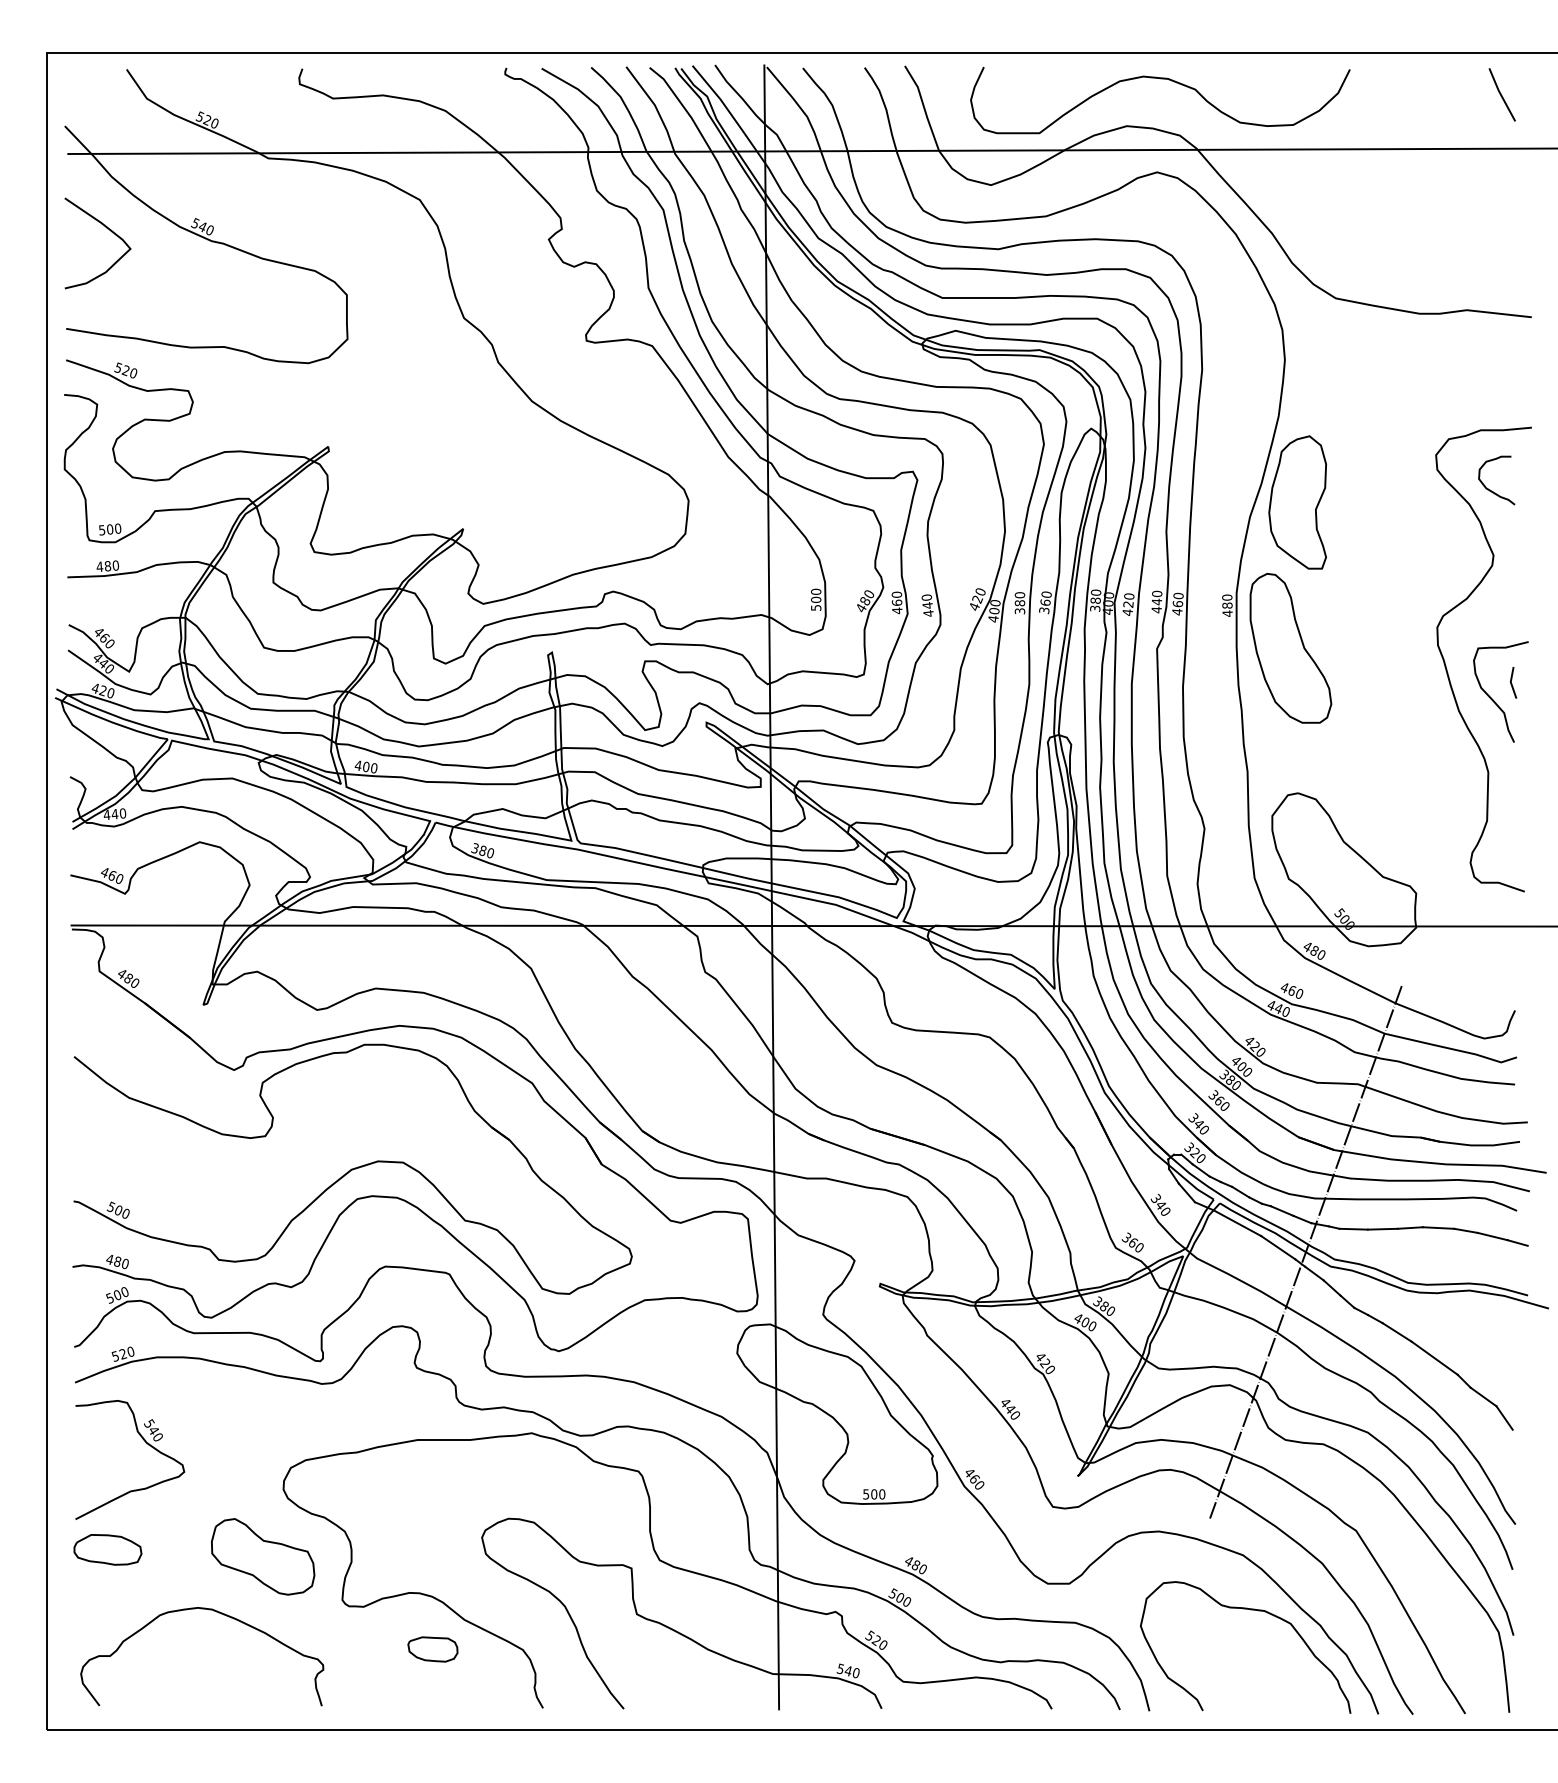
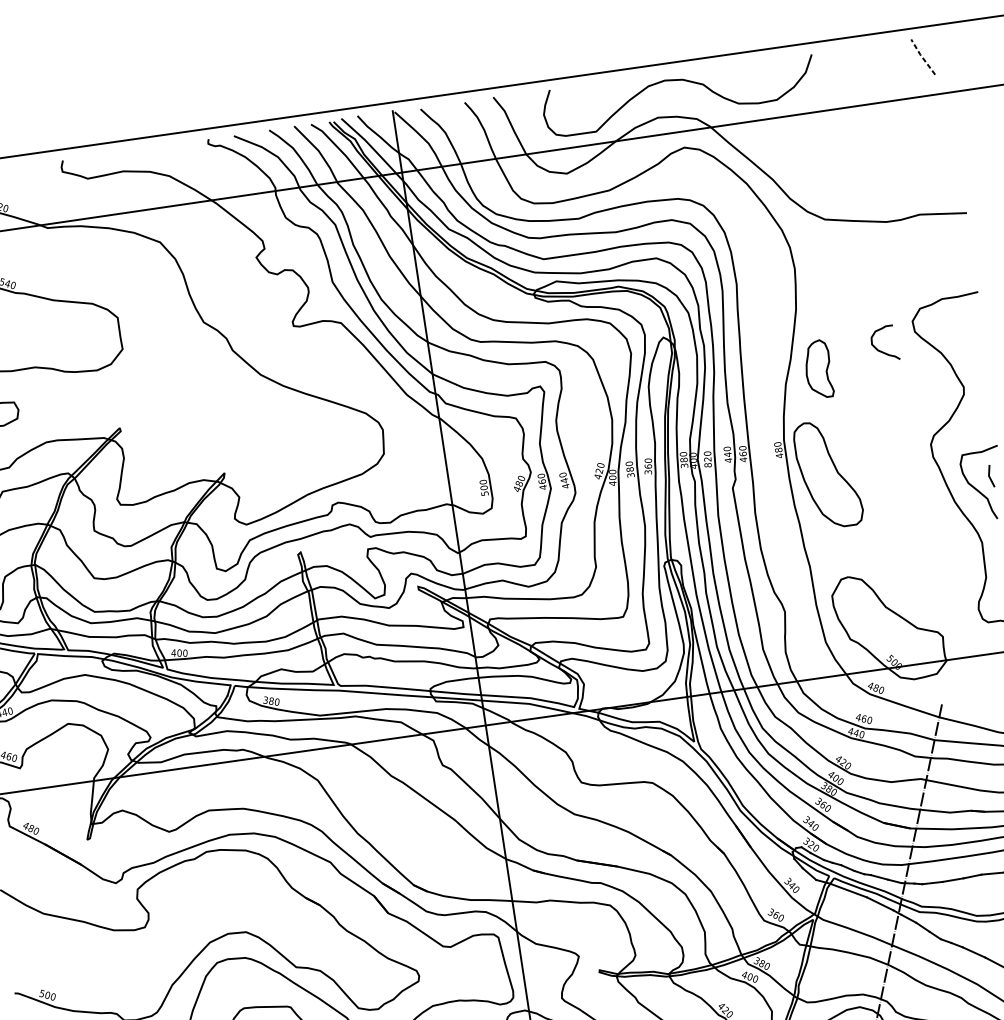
line: (1500, 94) -> (921, 57), solid -> dashed
curve: (1490, 489) -> (881, 350), moved
part: (1297, 502) -> (818, 369), size x0.6
text: (1127, 612) -> (707, 465), 420 -> 820

